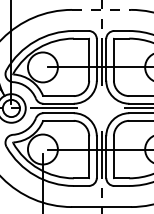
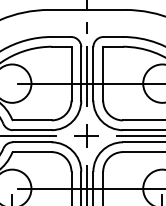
line: (102, 9) -> (88, 9), dashed -> solid
part: (100, 108) -> (85, 136), added

